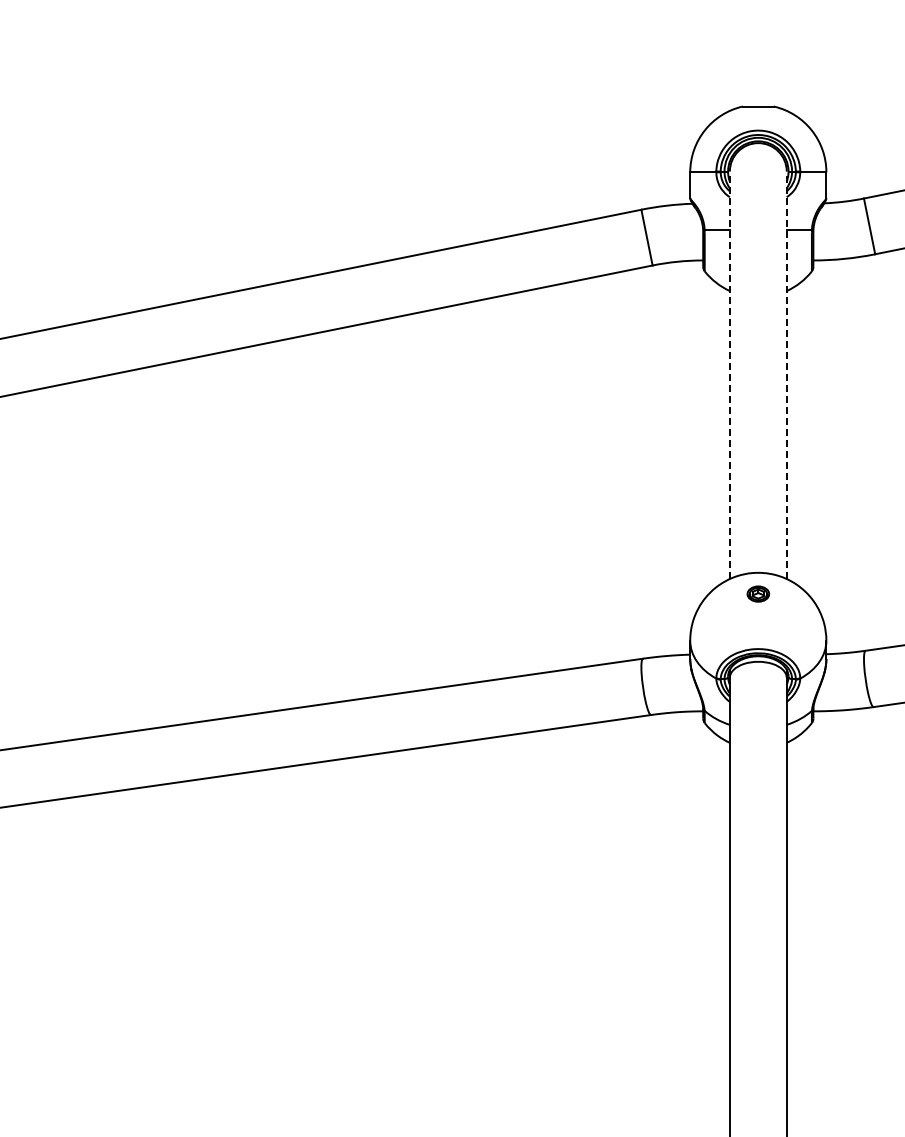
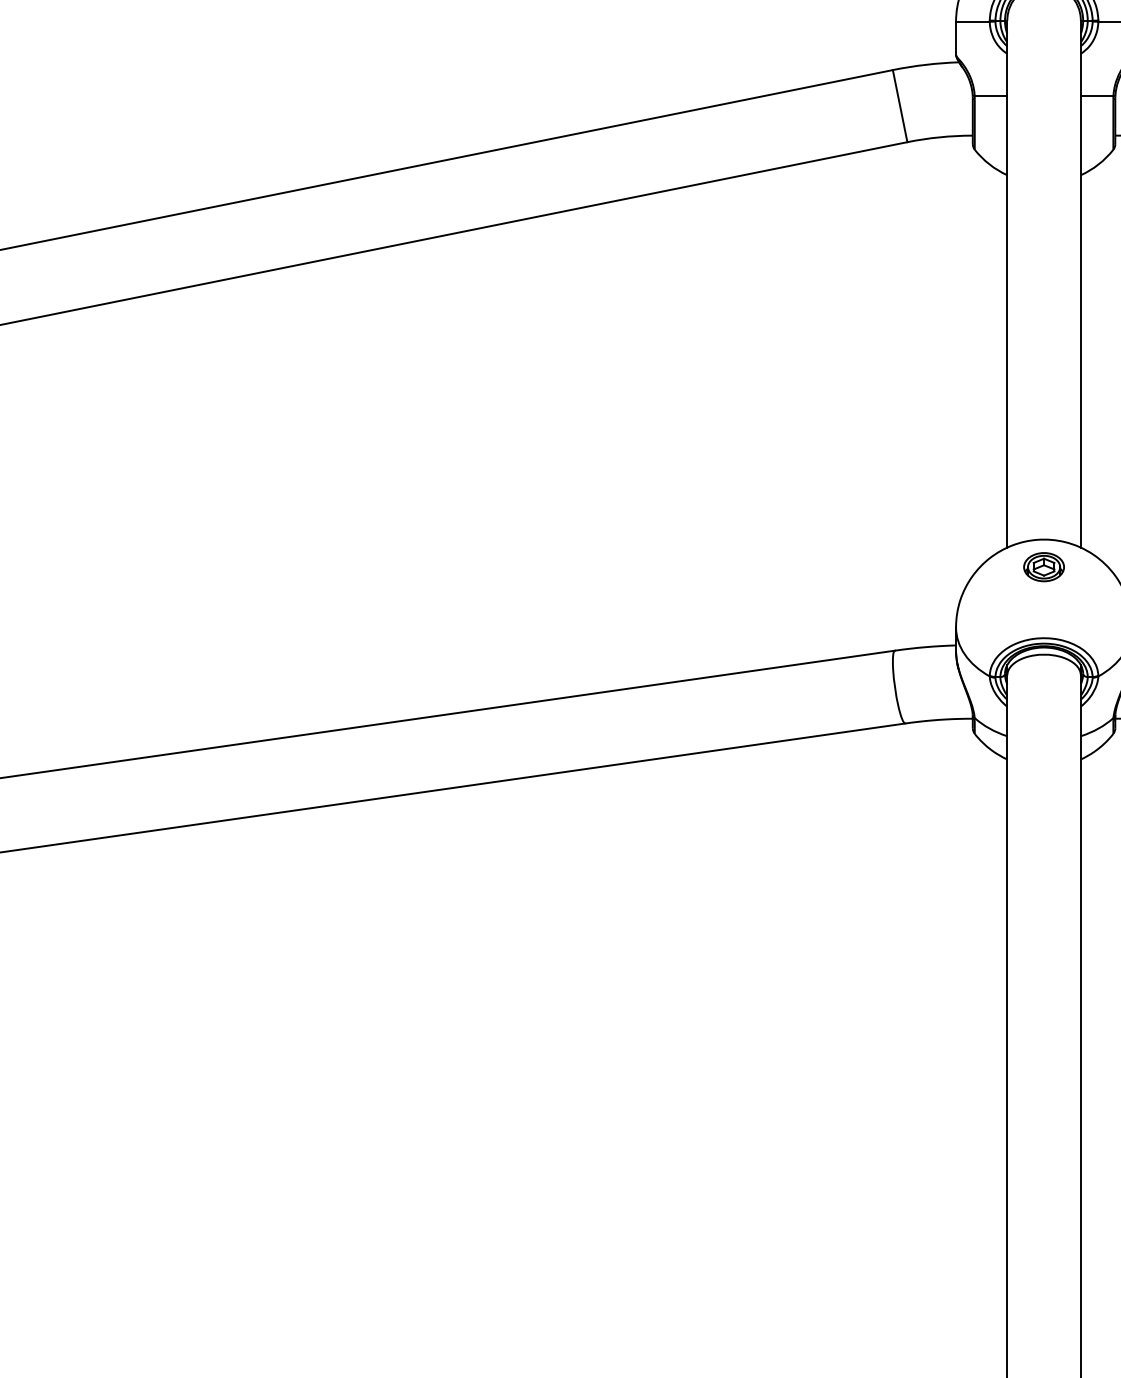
line: (729, 375) -> (1006, 284), dashed -> solid
line: (786, 375) -> (1080, 284), dashed -> solid
part: (758, 593) -> (1044, 566), size x1.43

